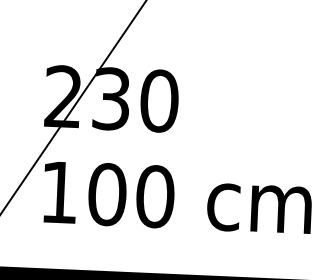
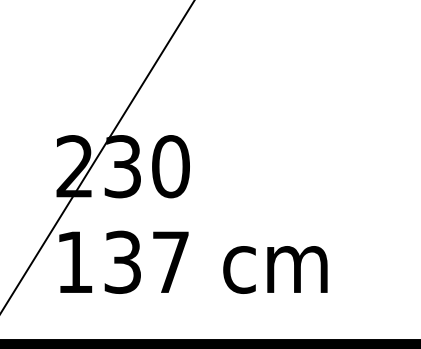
text: (130, 194) -> (146, 261), 100 -> 137

